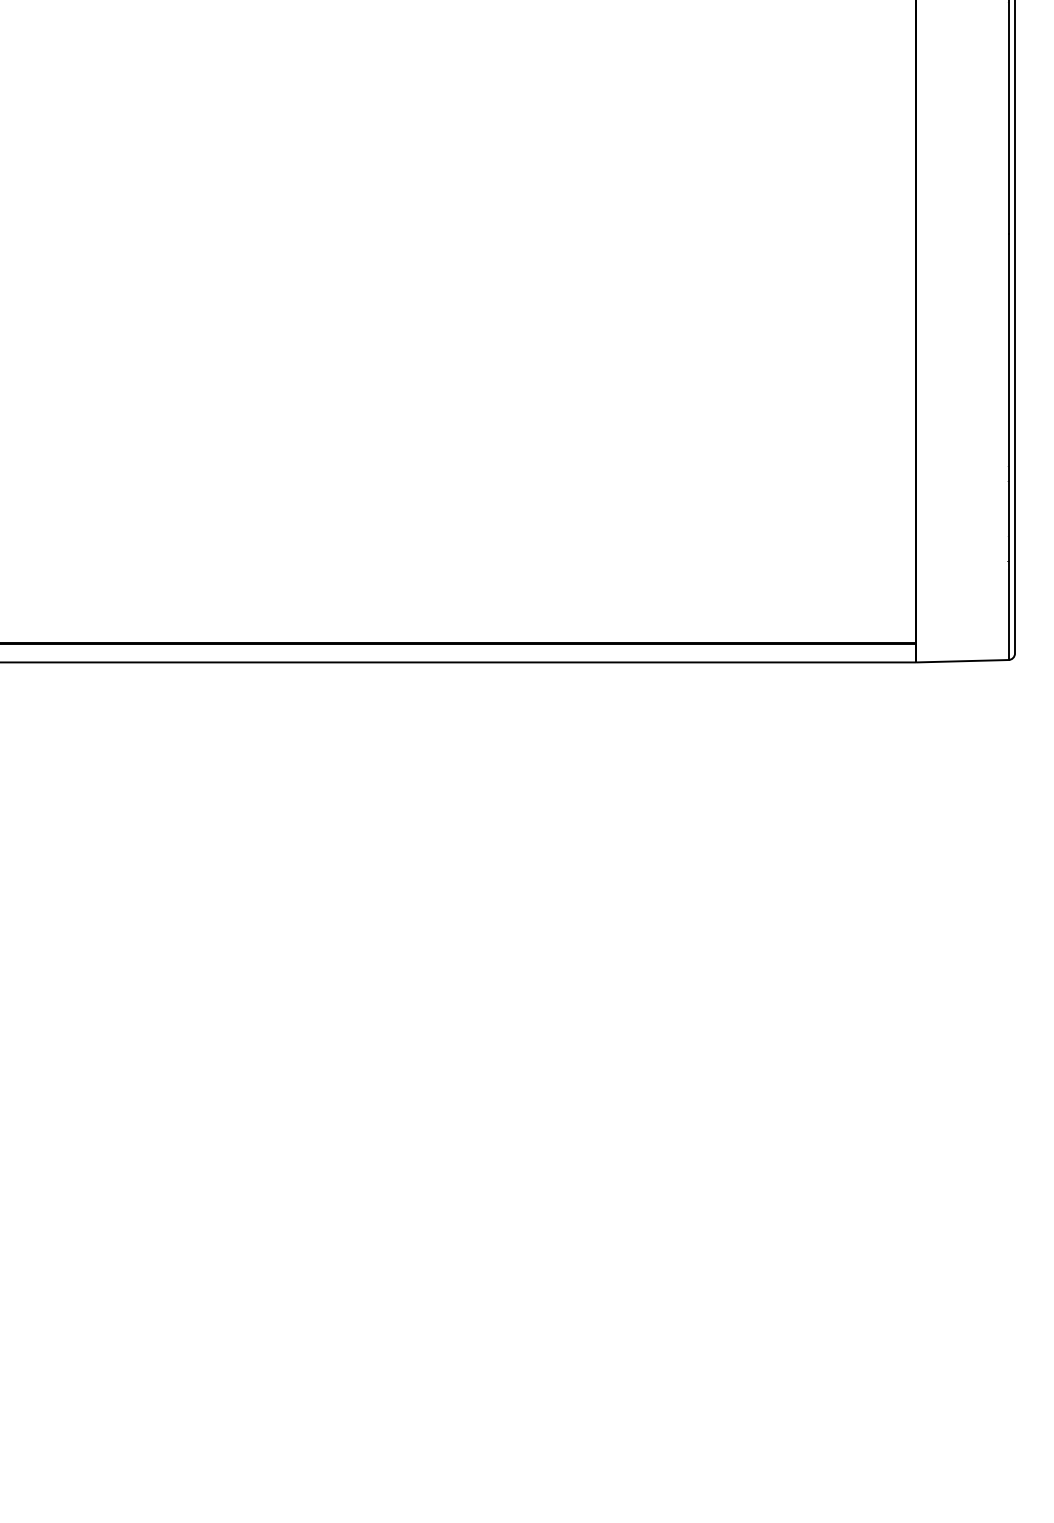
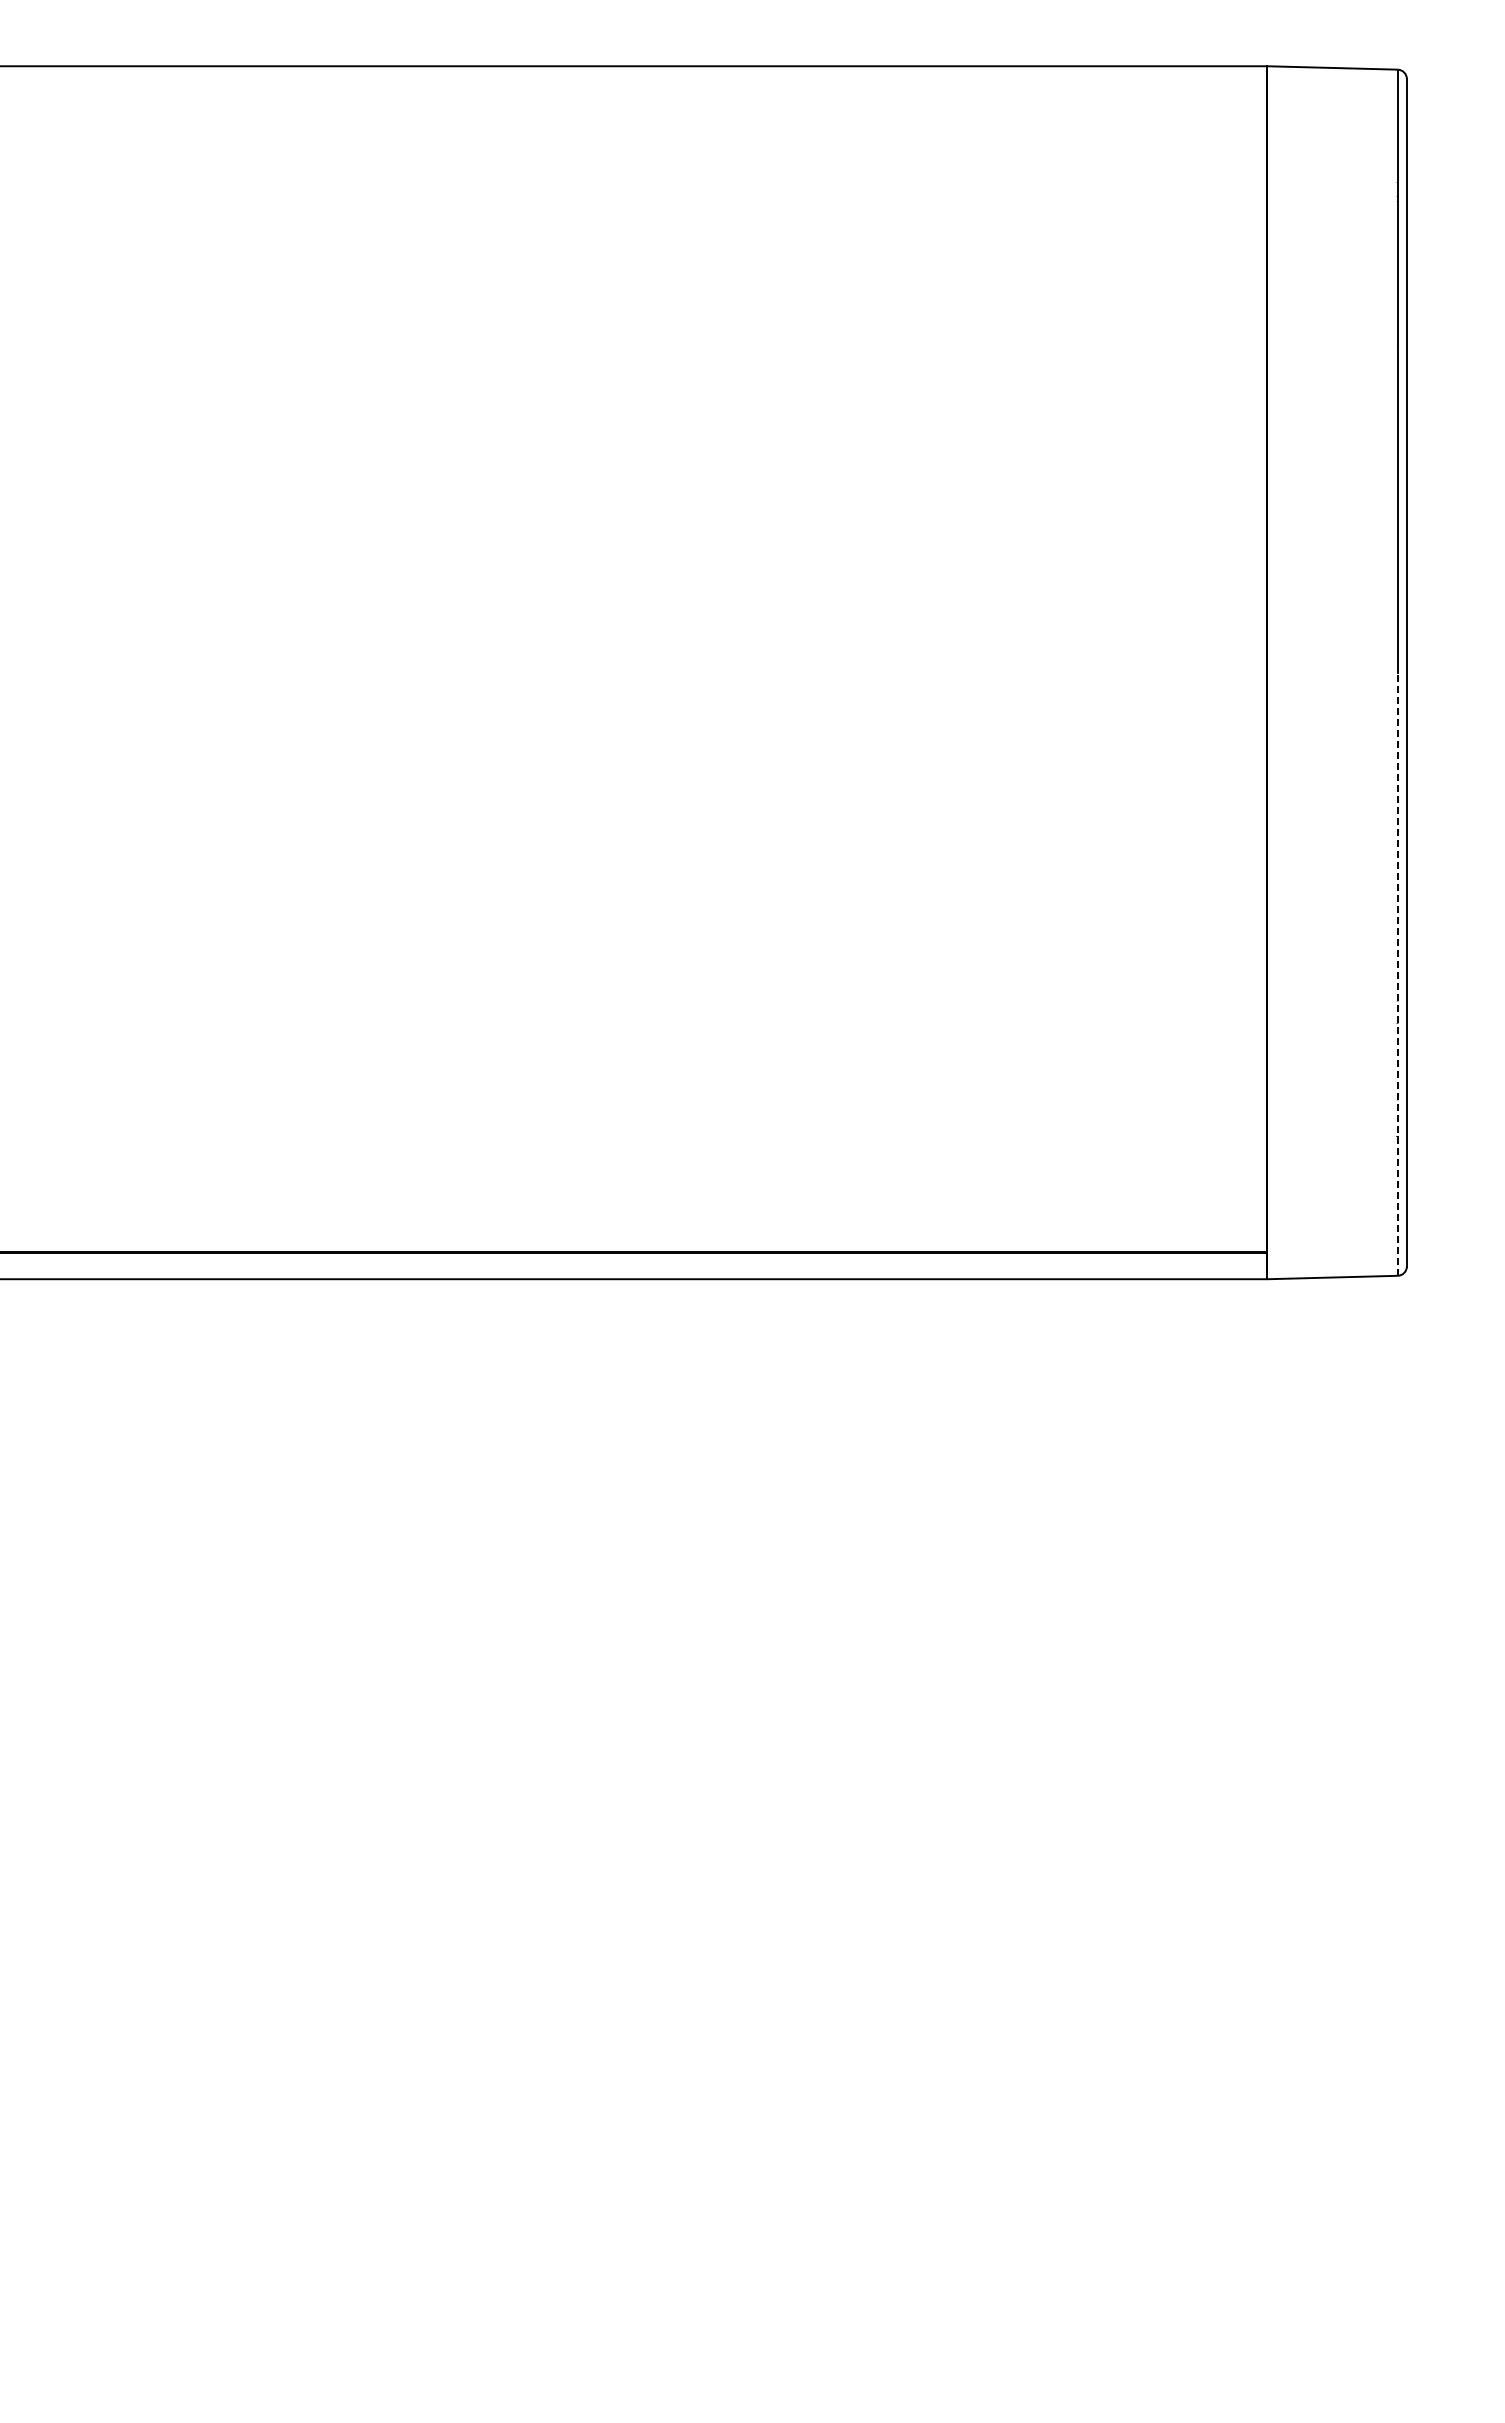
line: (1008, 447) -> (1397, 974), solid -> dashed

